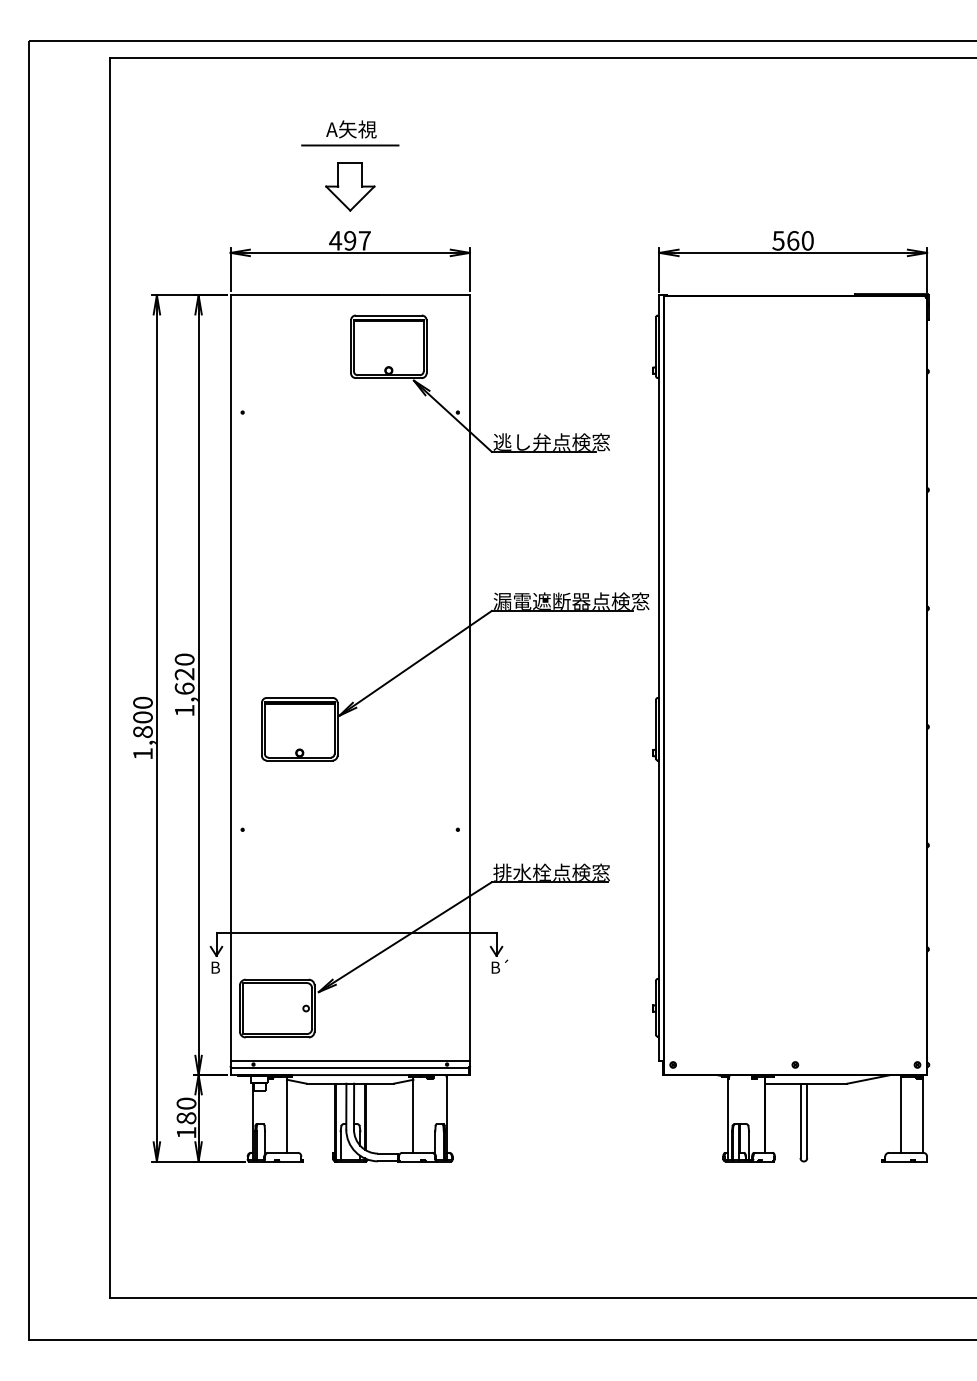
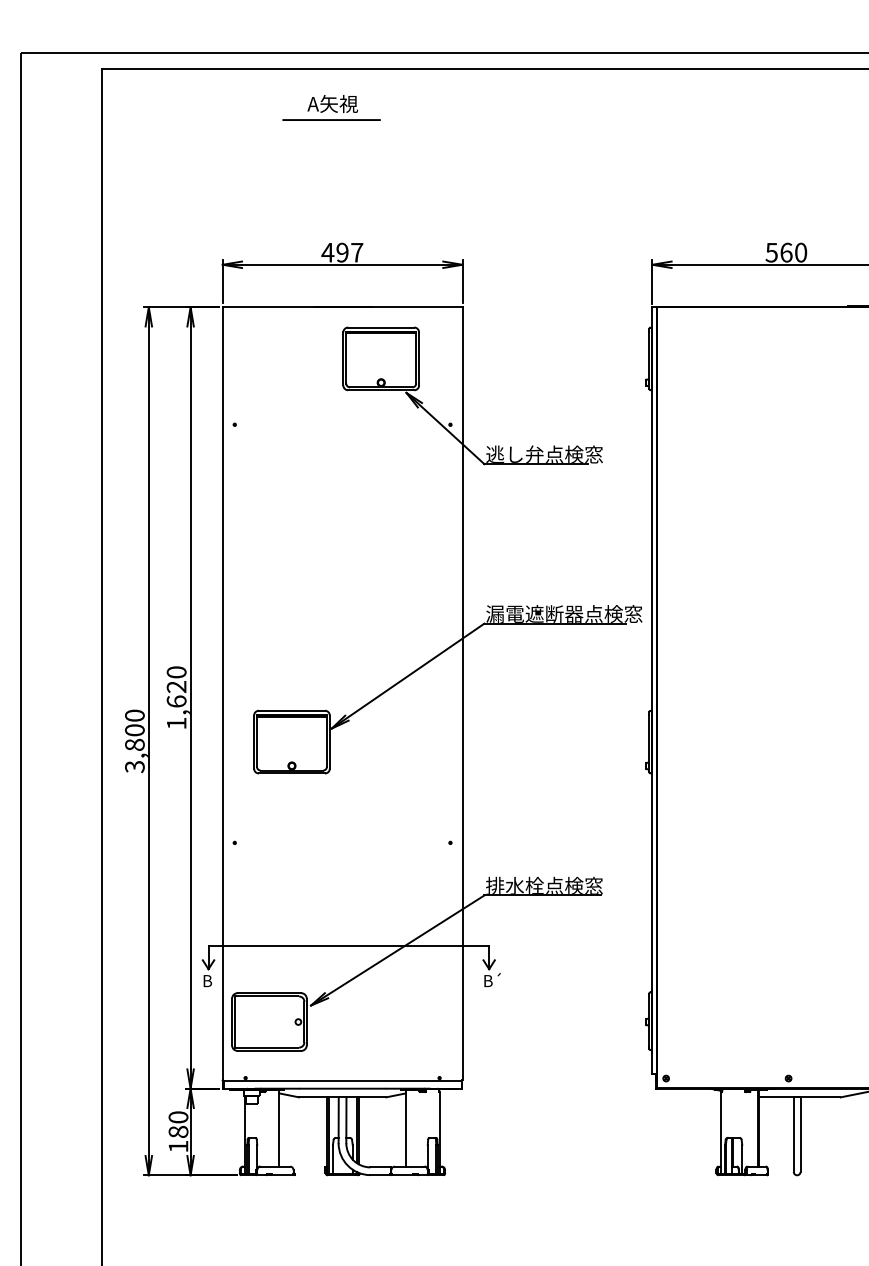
part: (350, 133) -> (331, 108), moved
part: (350, 186) -> (342, 198), removed
text: (142, 754) -> (134, 767), 1,800 -> 3,800
line: (349, 1060) -> (341, 1074), removed

